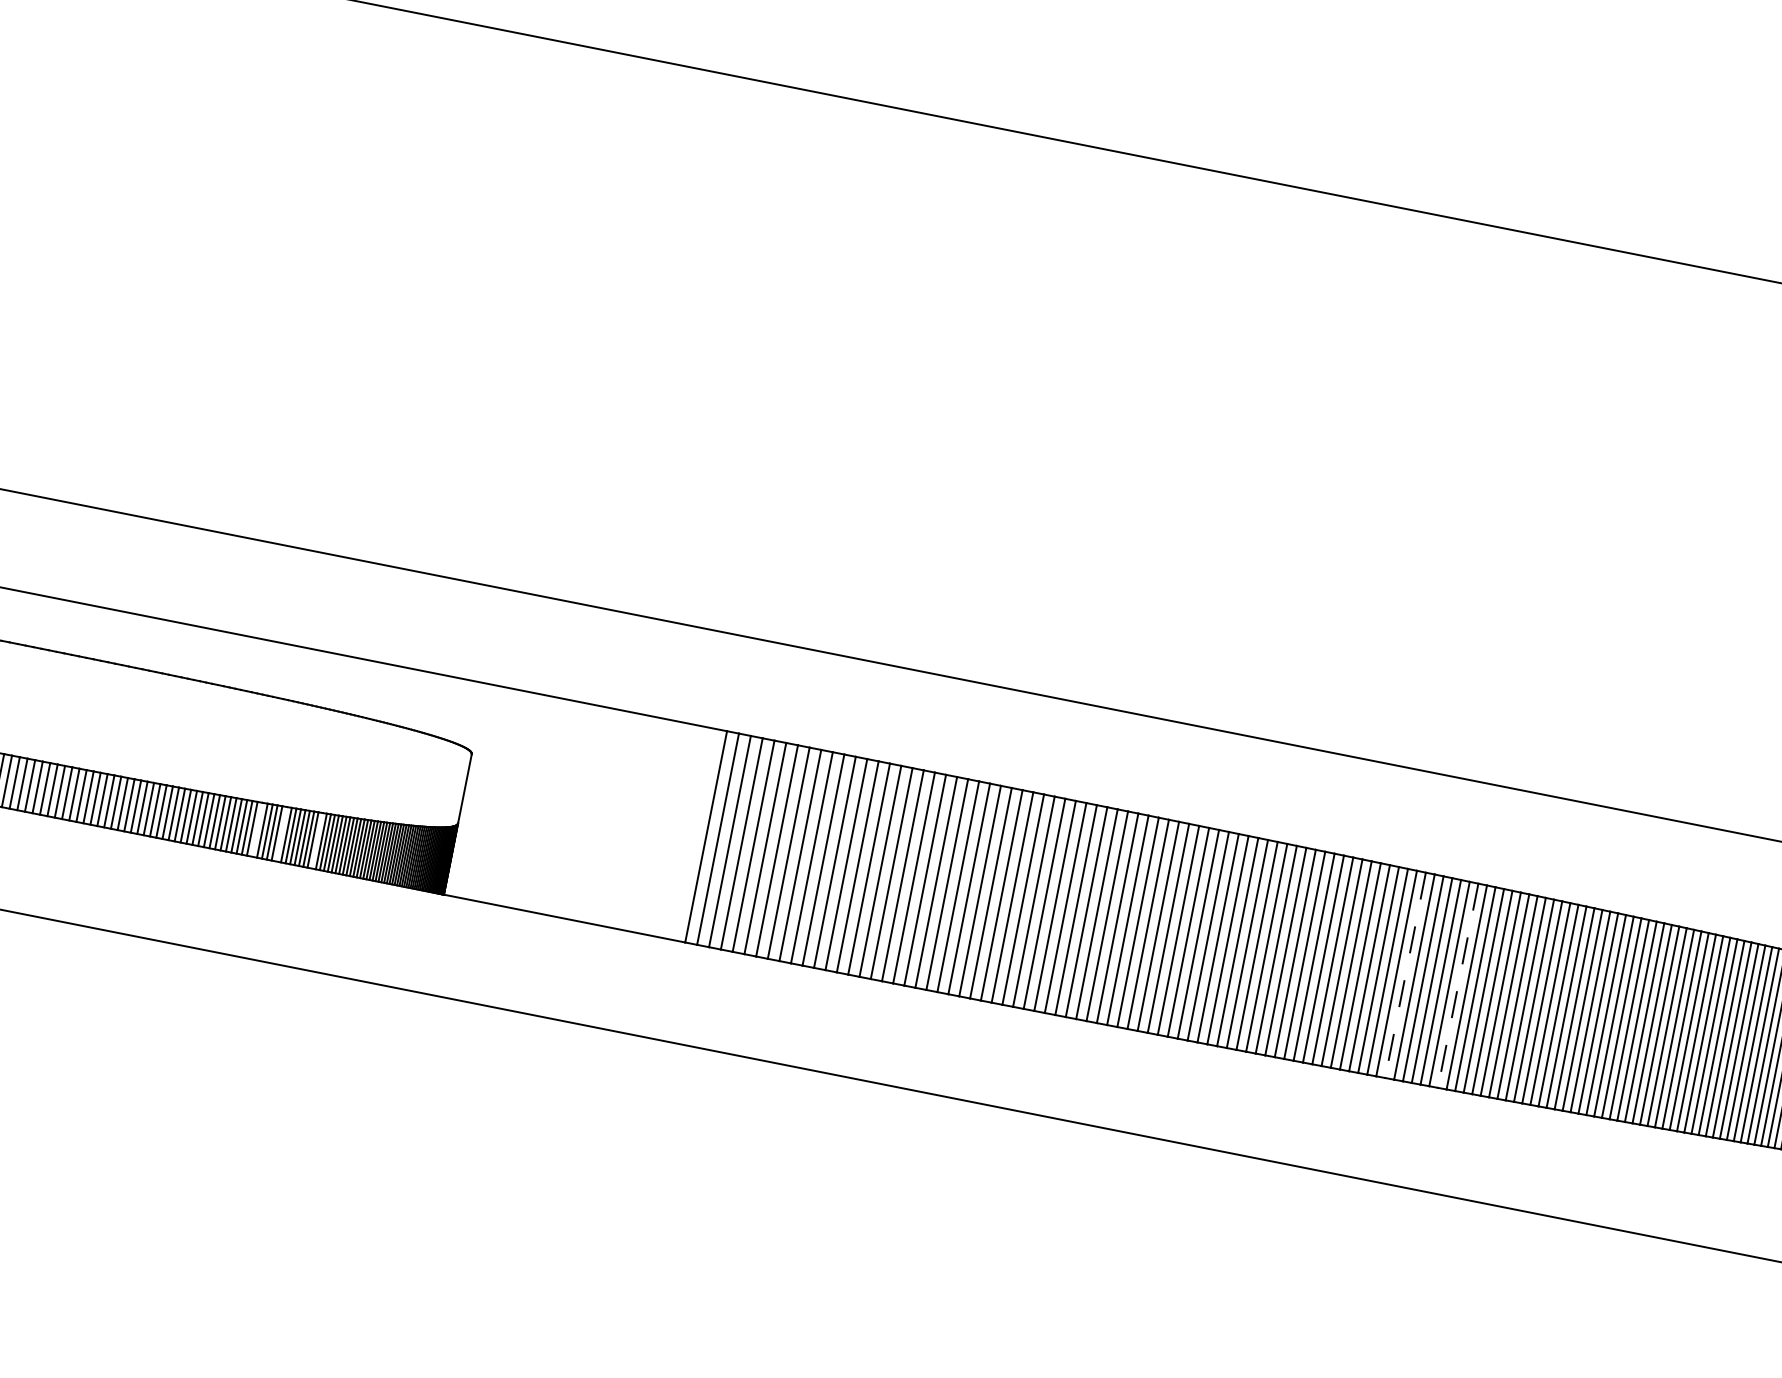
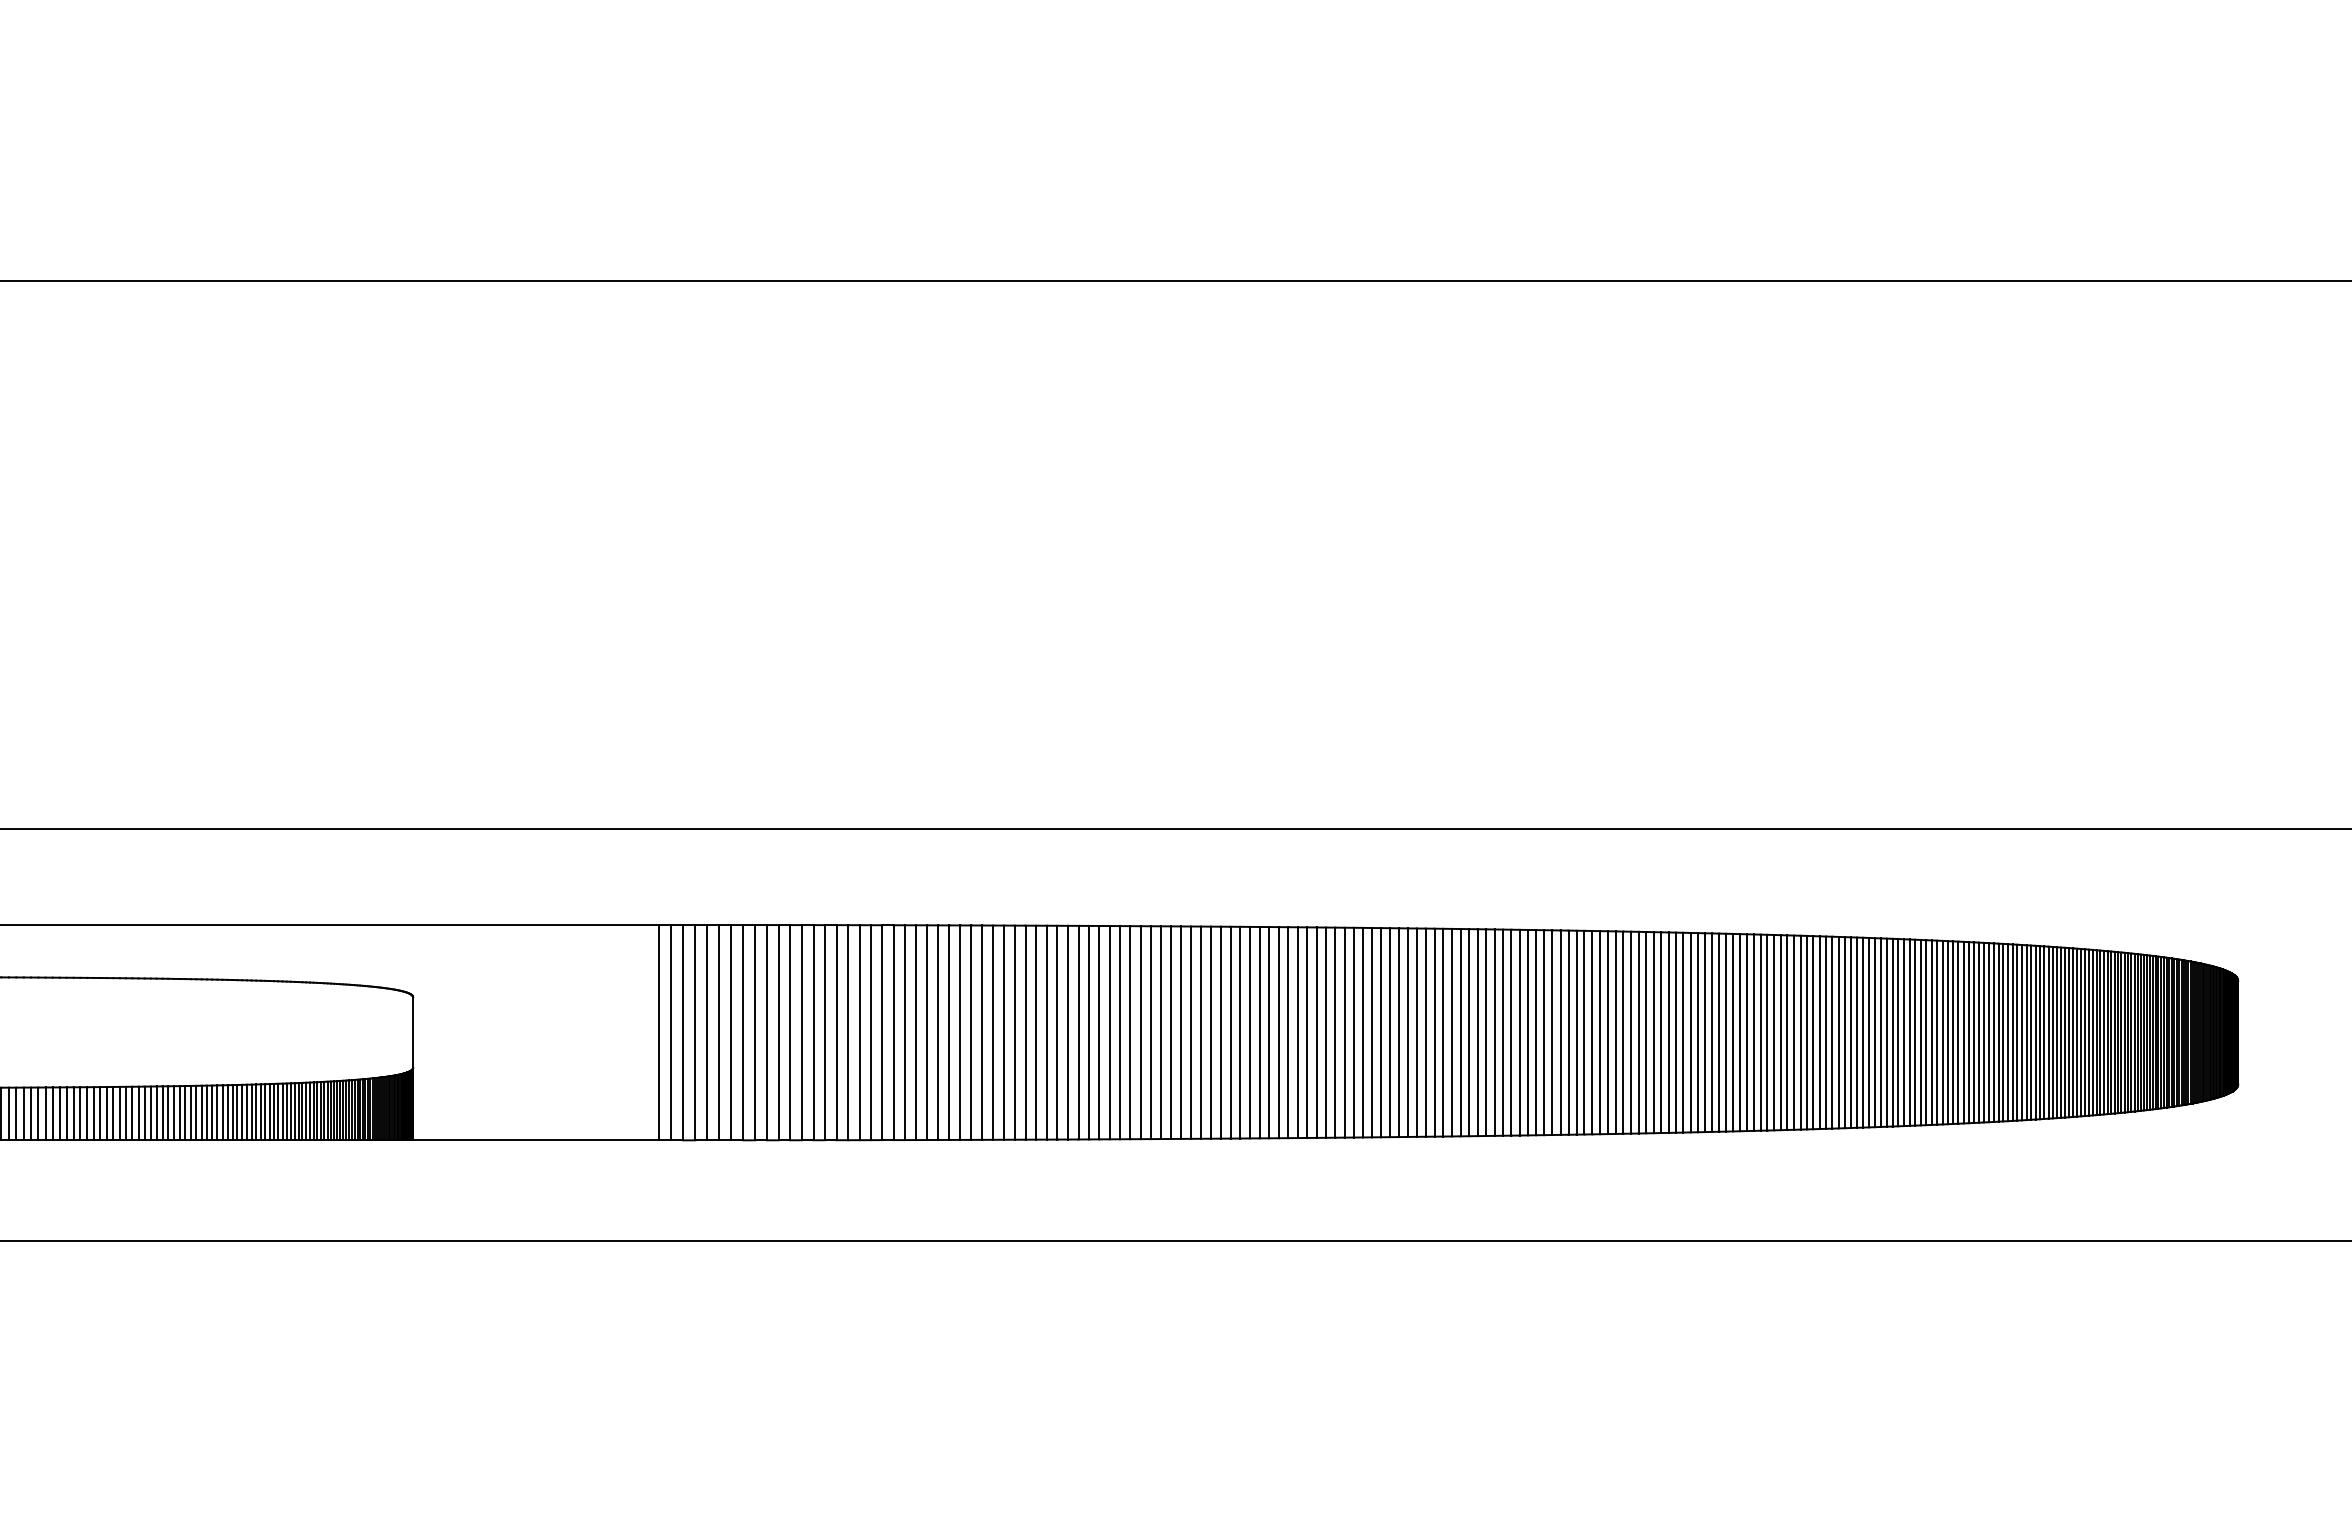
line: (257, 829) -> (217, 1112), added
line: (282, 834) -> (242, 1112), added
line: (317, 840) -> (278, 1111), added
line: (1406, 975) -> (1372, 1032), dashed -> solid
line: (1457, 986) -> (1425, 1033), dashed -> solid

